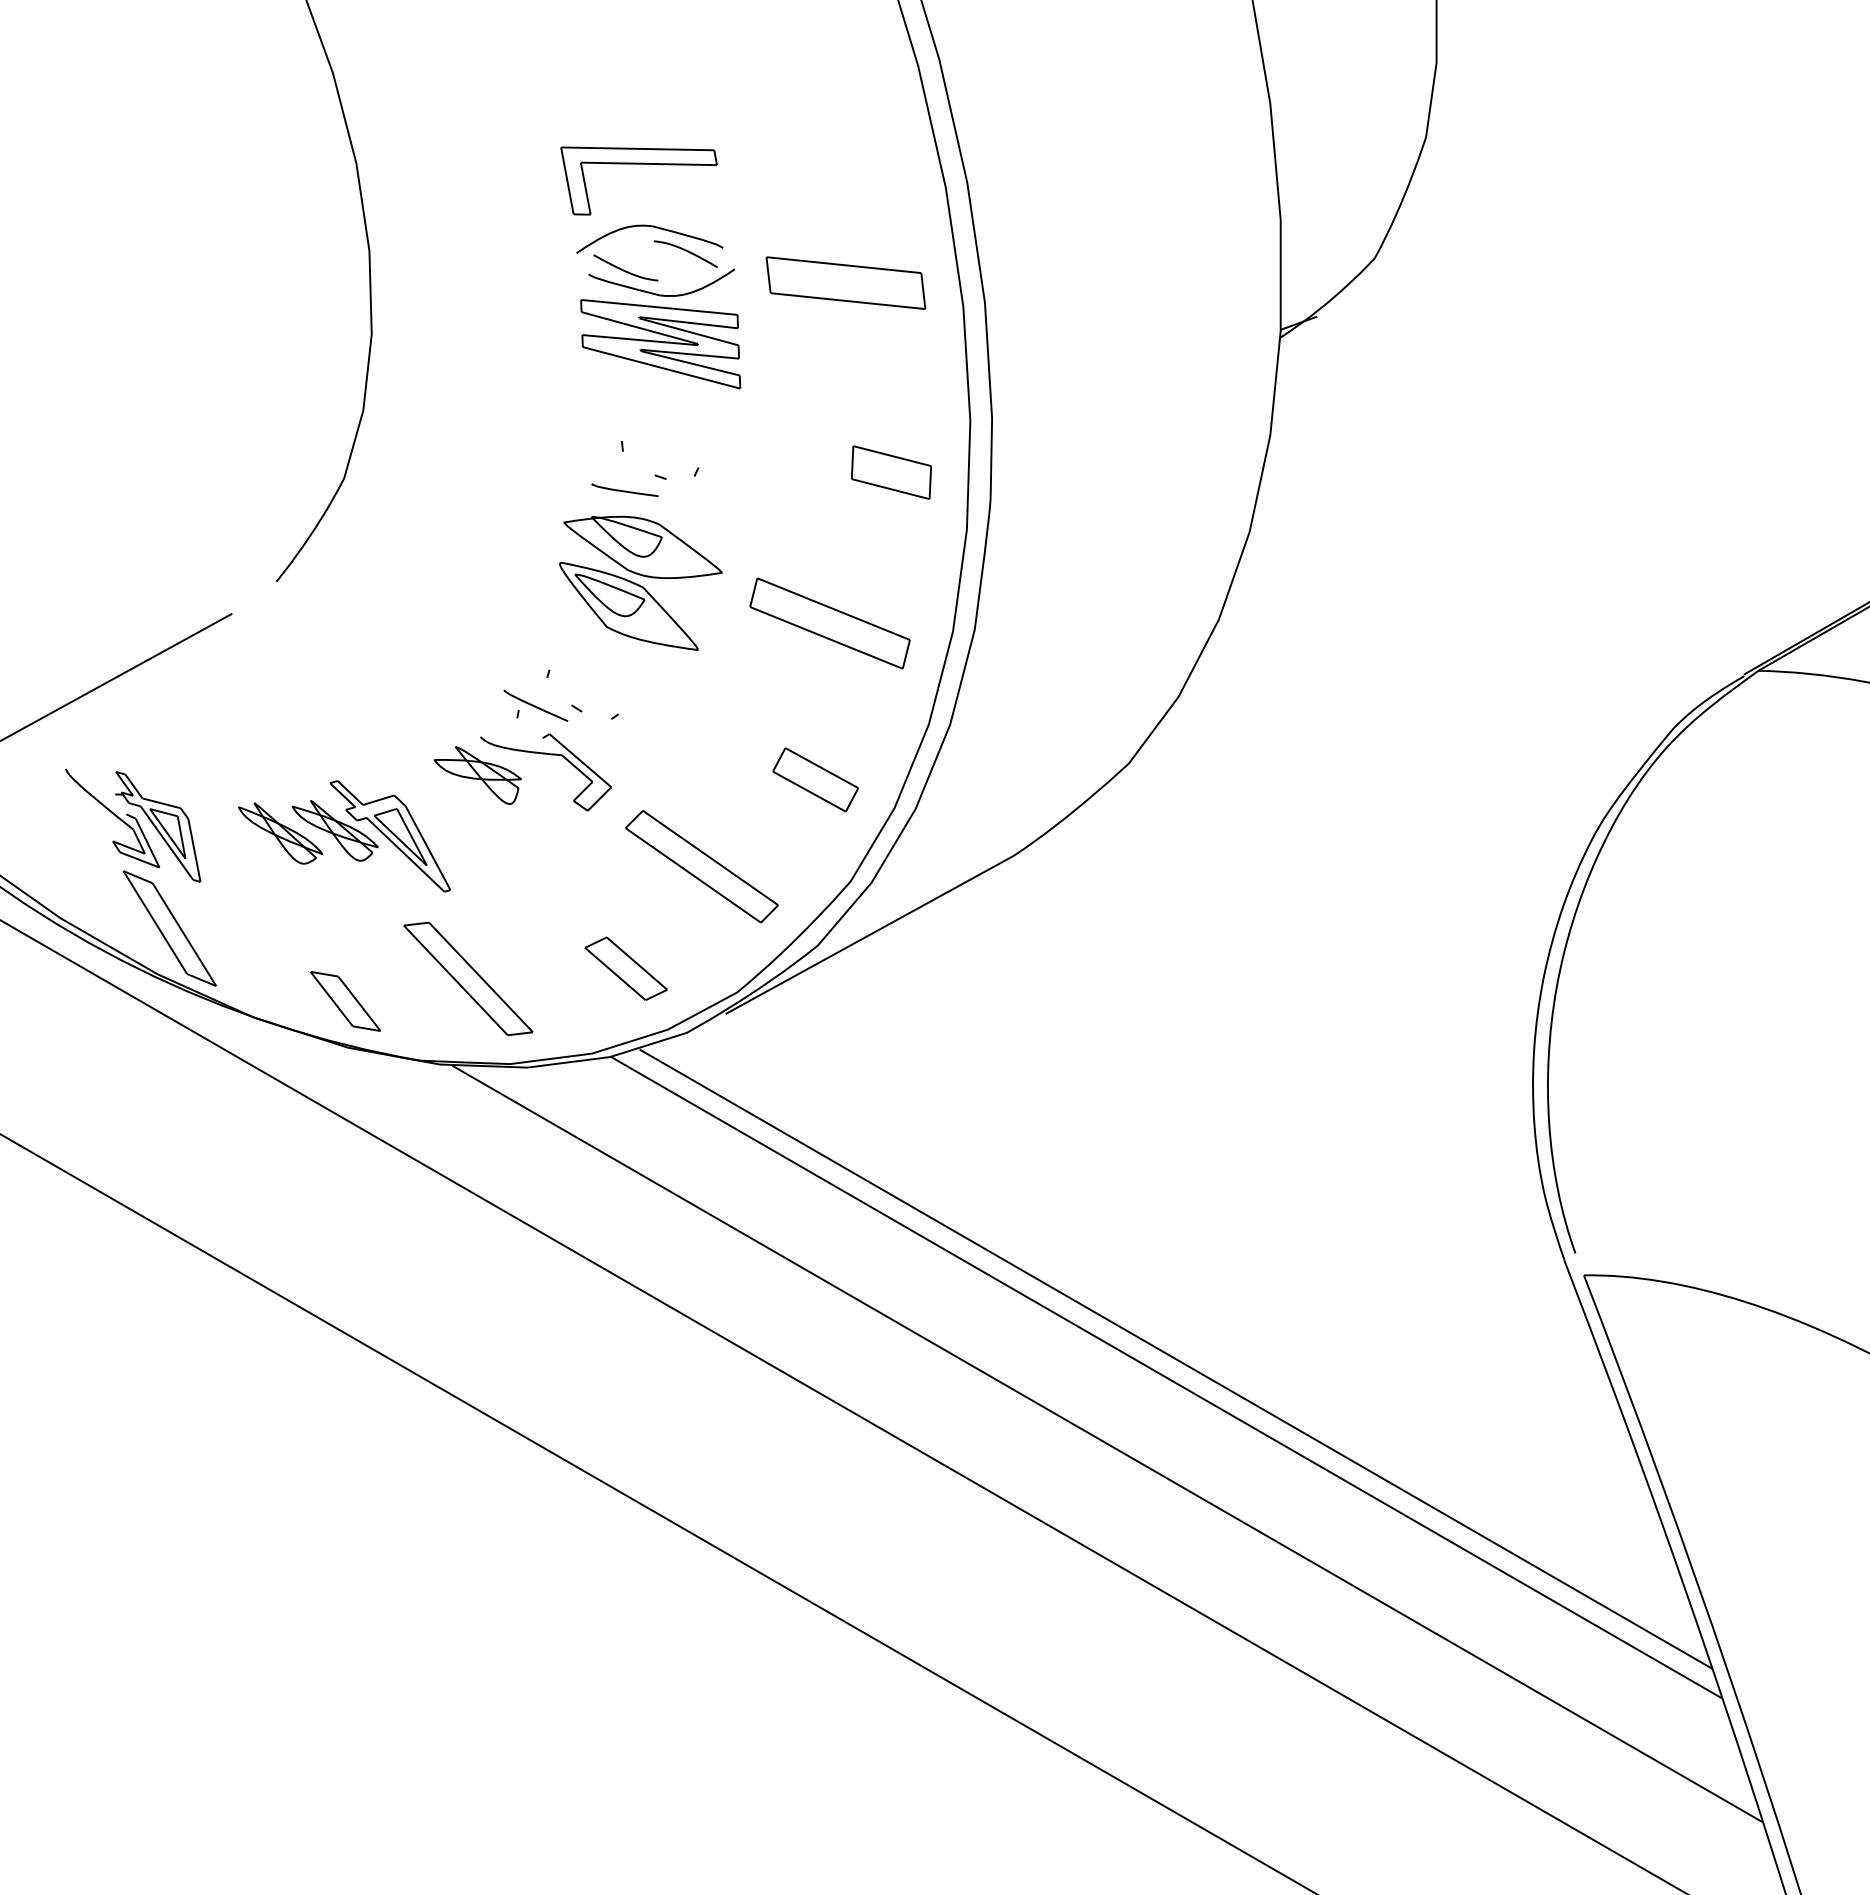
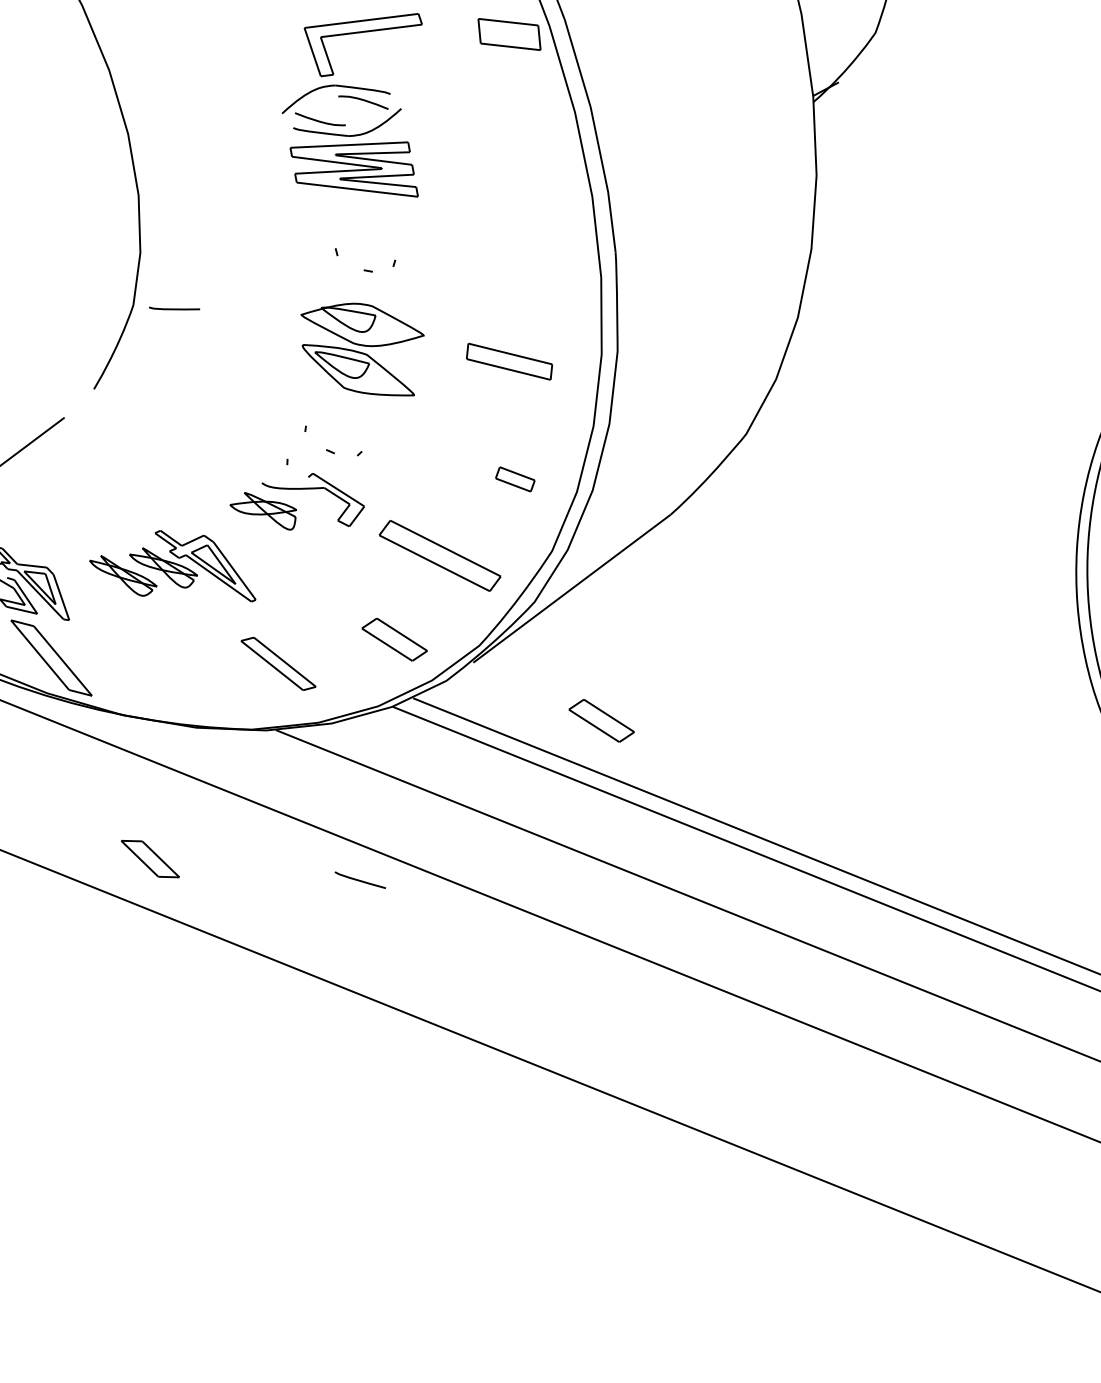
part: (638, 164) -> (363, 32), moved
part: (845, 282) -> (484, 106), removed
part: (891, 472) -> (509, 34), moved
part: (624, 489) -> (174, 307), moved
part: (829, 623) -> (509, 361), size x0.7
part: (535, 705) -> (360, 880), moved
part: (815, 779) -> (515, 479), size x0.6
part: (468, 978) -> (278, 663), size x0.7
part: (345, 1001) -> (150, 859), moved
part: (883, 1114) -> (601, 720), added

